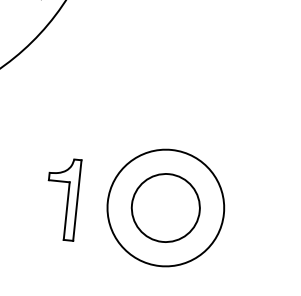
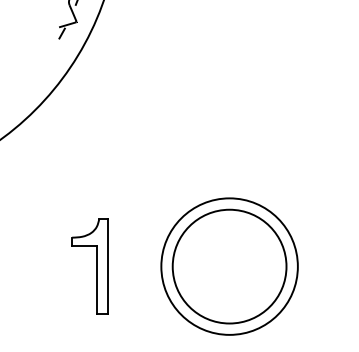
part: (67, 199) -> (96, 266), moved
circle: (165, 207) -> (229, 266), size x1.43

